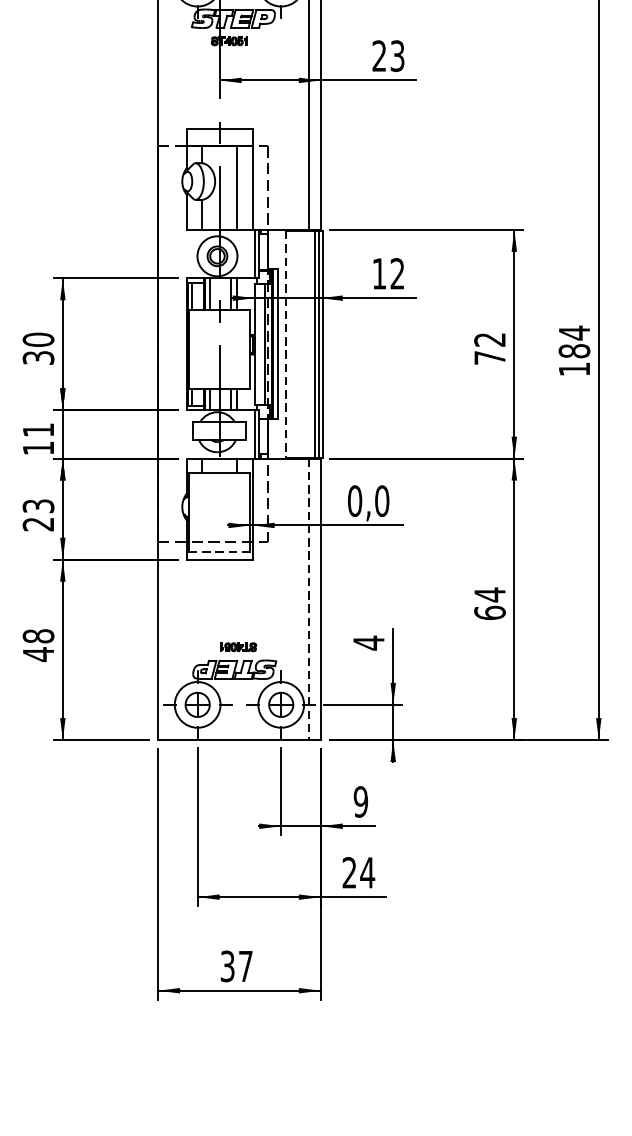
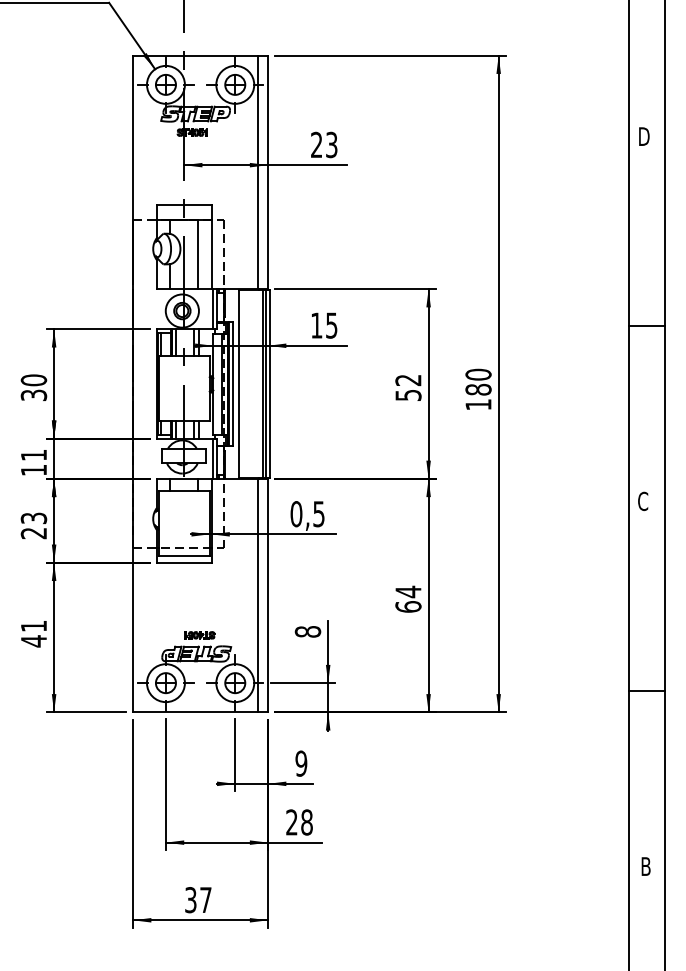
text: (397, 273) -> (331, 325), 12 -> 15
text: (574, 332) -> (478, 374), 184 -> 180
line: (285, 344) -> (238, 384), dashed -> solid
text: (490, 356) -> (408, 394), 72 -> 52
text: (381, 501) -> (318, 514), 0,0 -> 0,5
line: (220, 552) -> (184, 556), dashed -> solid
line: (308, 599) -> (257, 595), dashed -> solid
text: (37, 636) -> (33, 626), 48 -> 41
text: (368, 642) -> (307, 631), 4 -> 8
text: (367, 872) -> (306, 822), 24 -> 28

